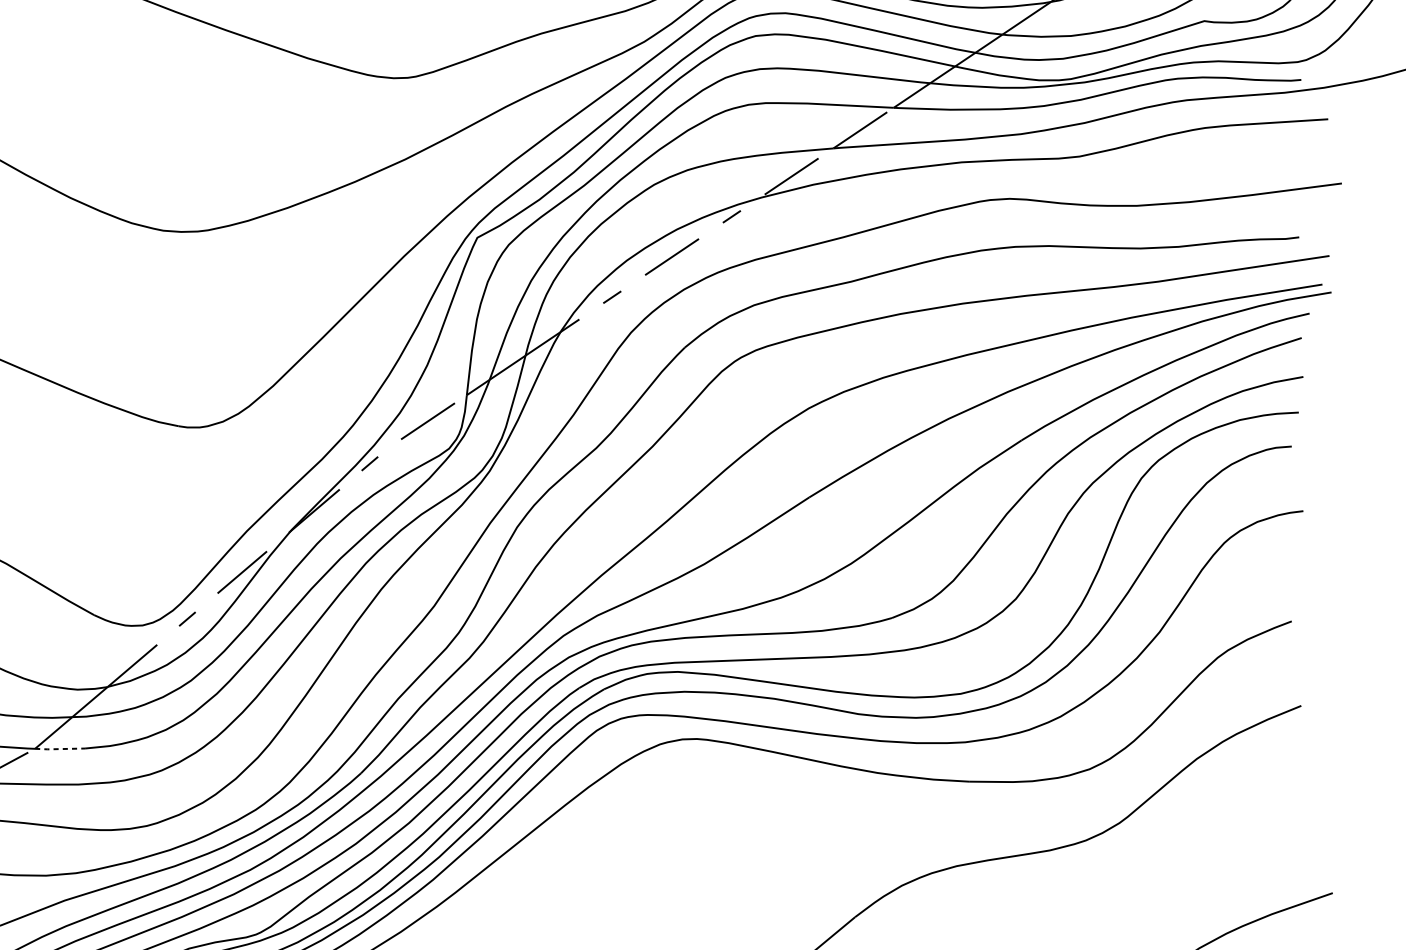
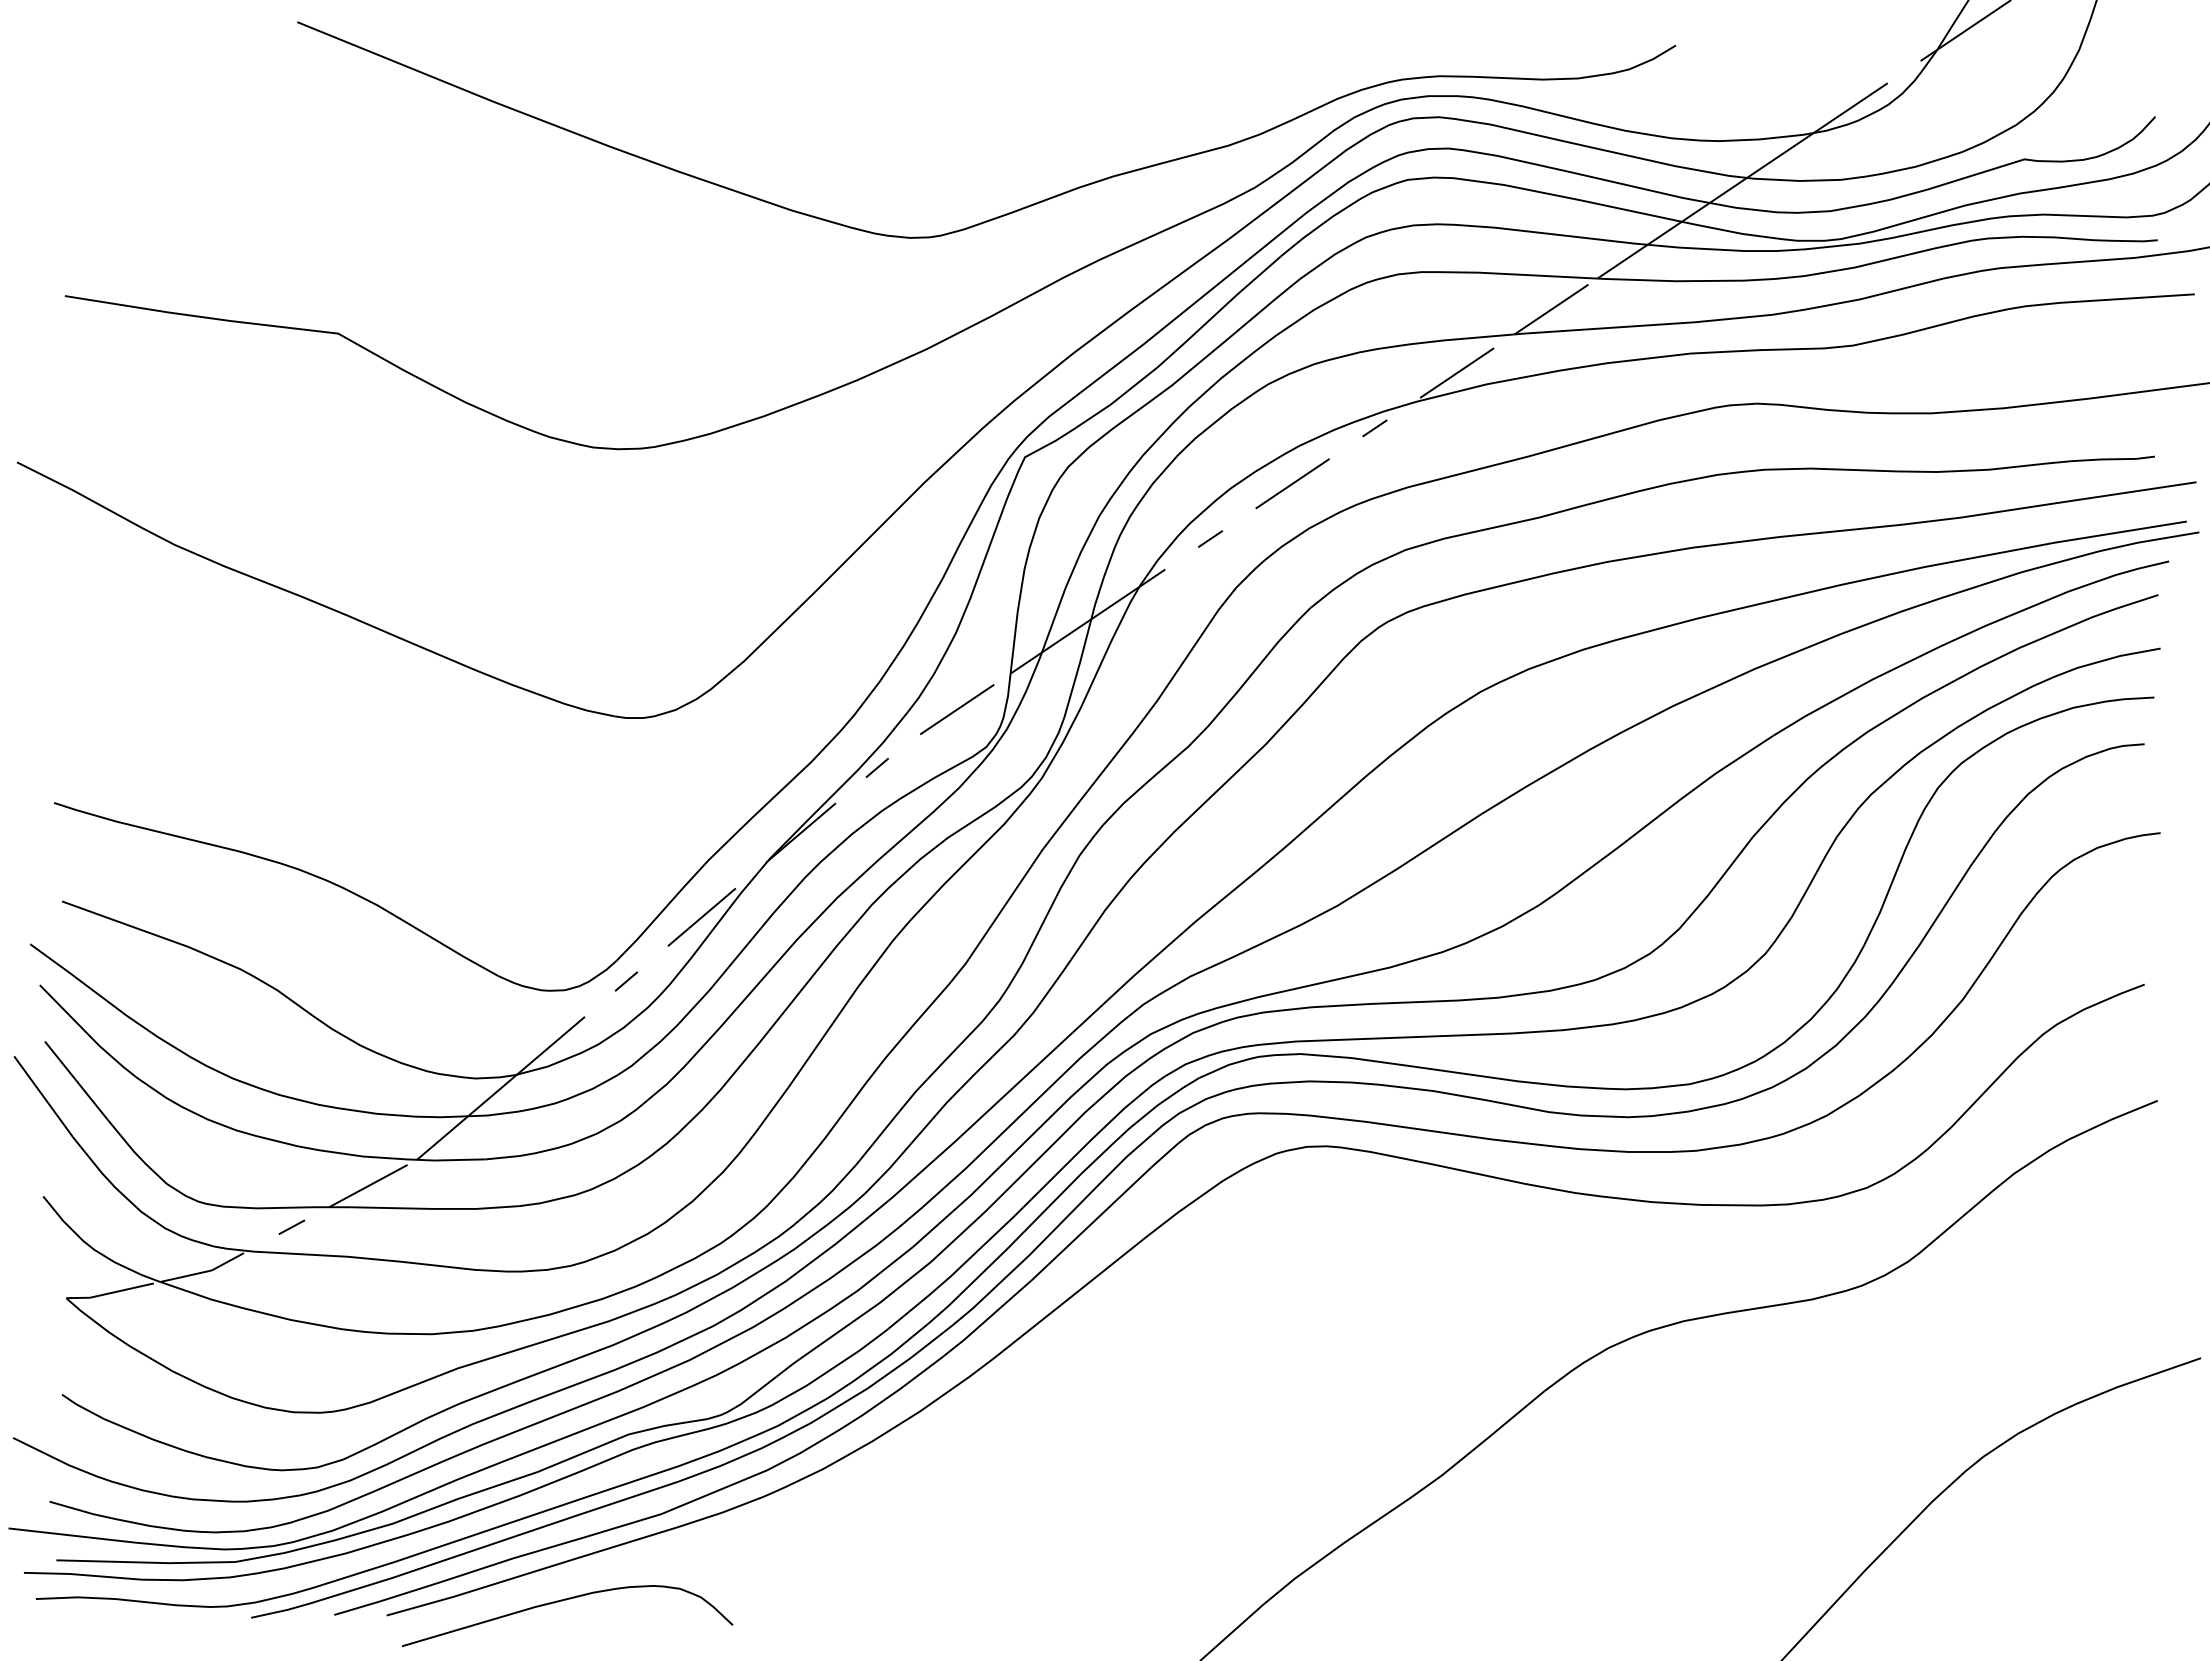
line: (60, 749) -> (451, 1160), dashed -> solid

